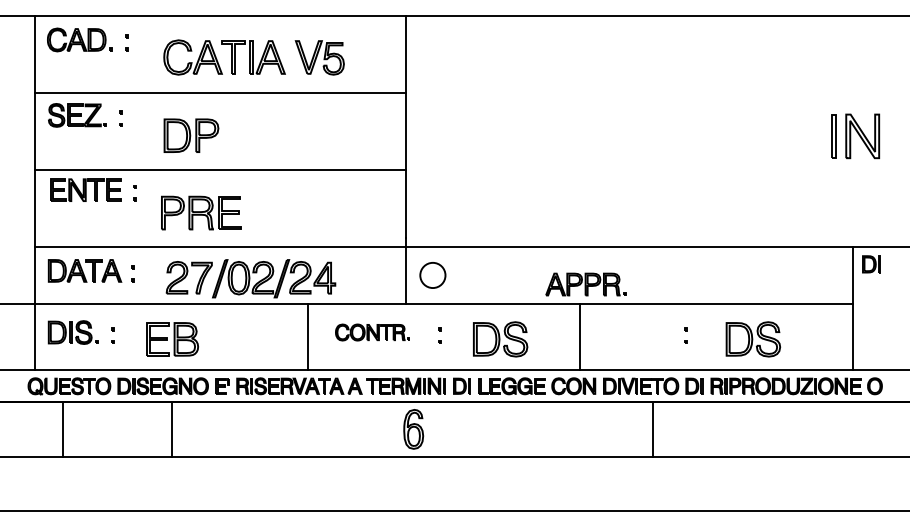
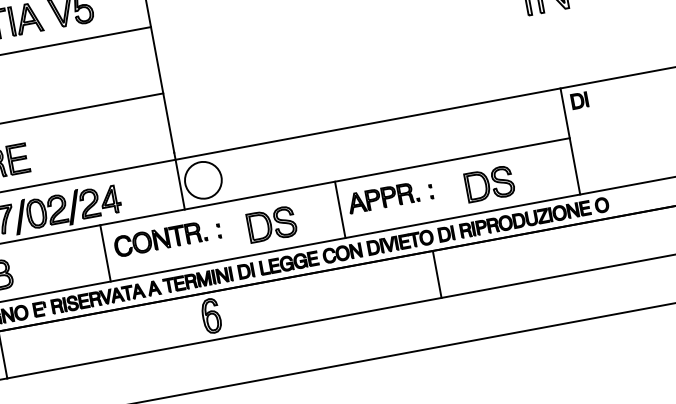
circle: (432, 275) -> (203, 180), size x1.67
part: (585, 284) -> (382, 197), moved
part: (372, 332) -> (160, 239), size x1.43
line: (652, 429) -> (437, 274), moved

